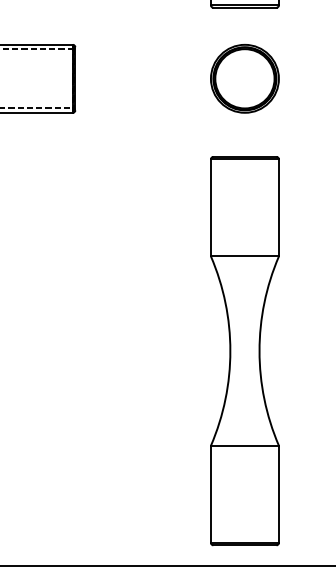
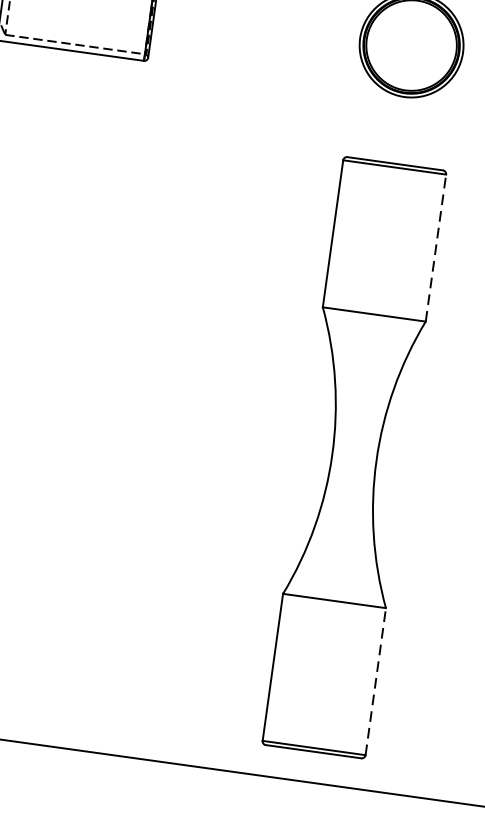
line: (278, 207) -> (435, 247), solid -> dashed
line: (278, 494) -> (375, 681), solid -> dashed

